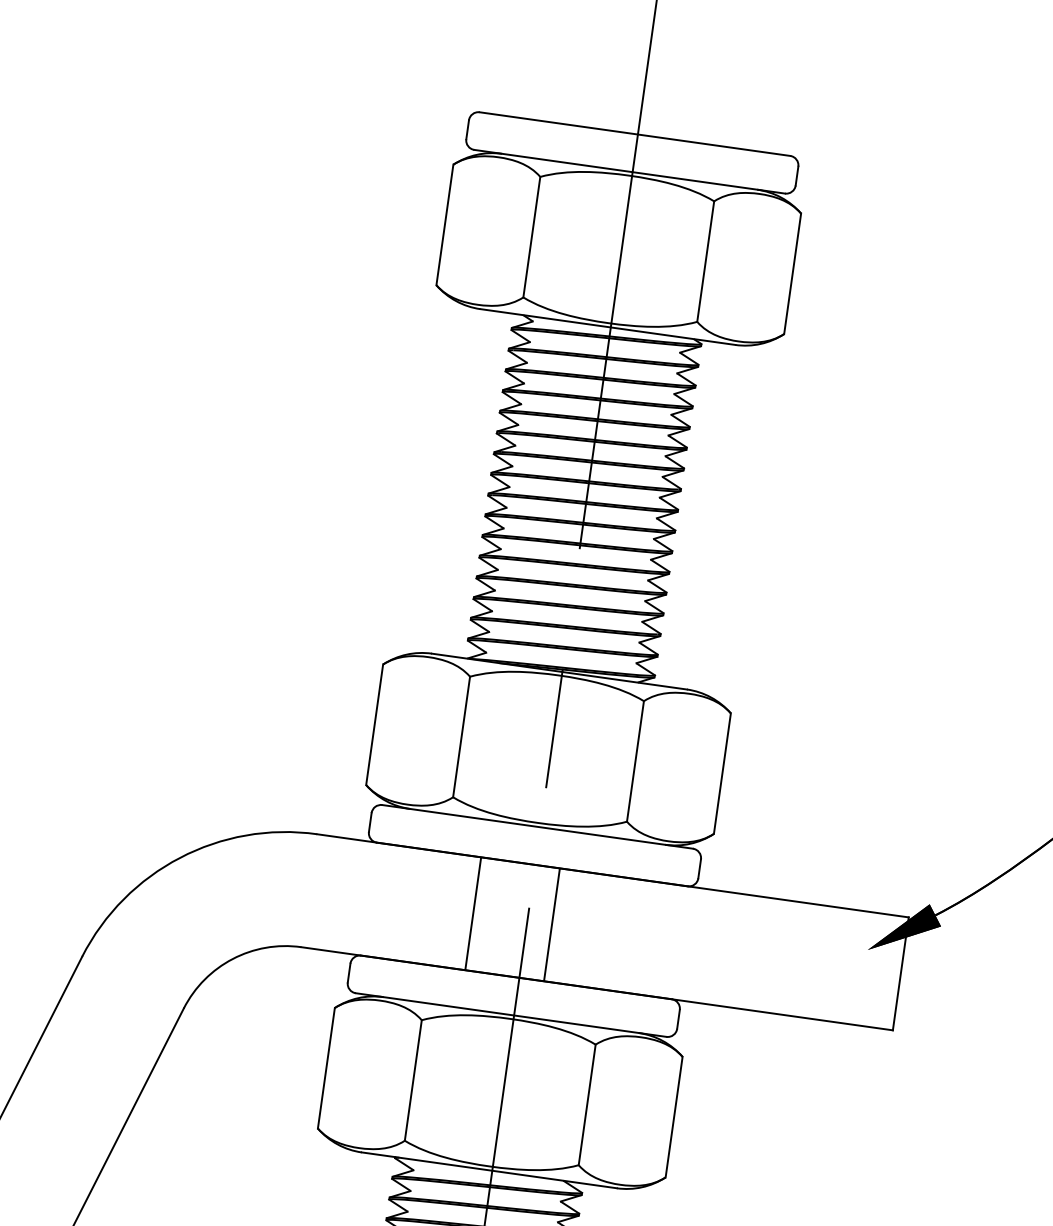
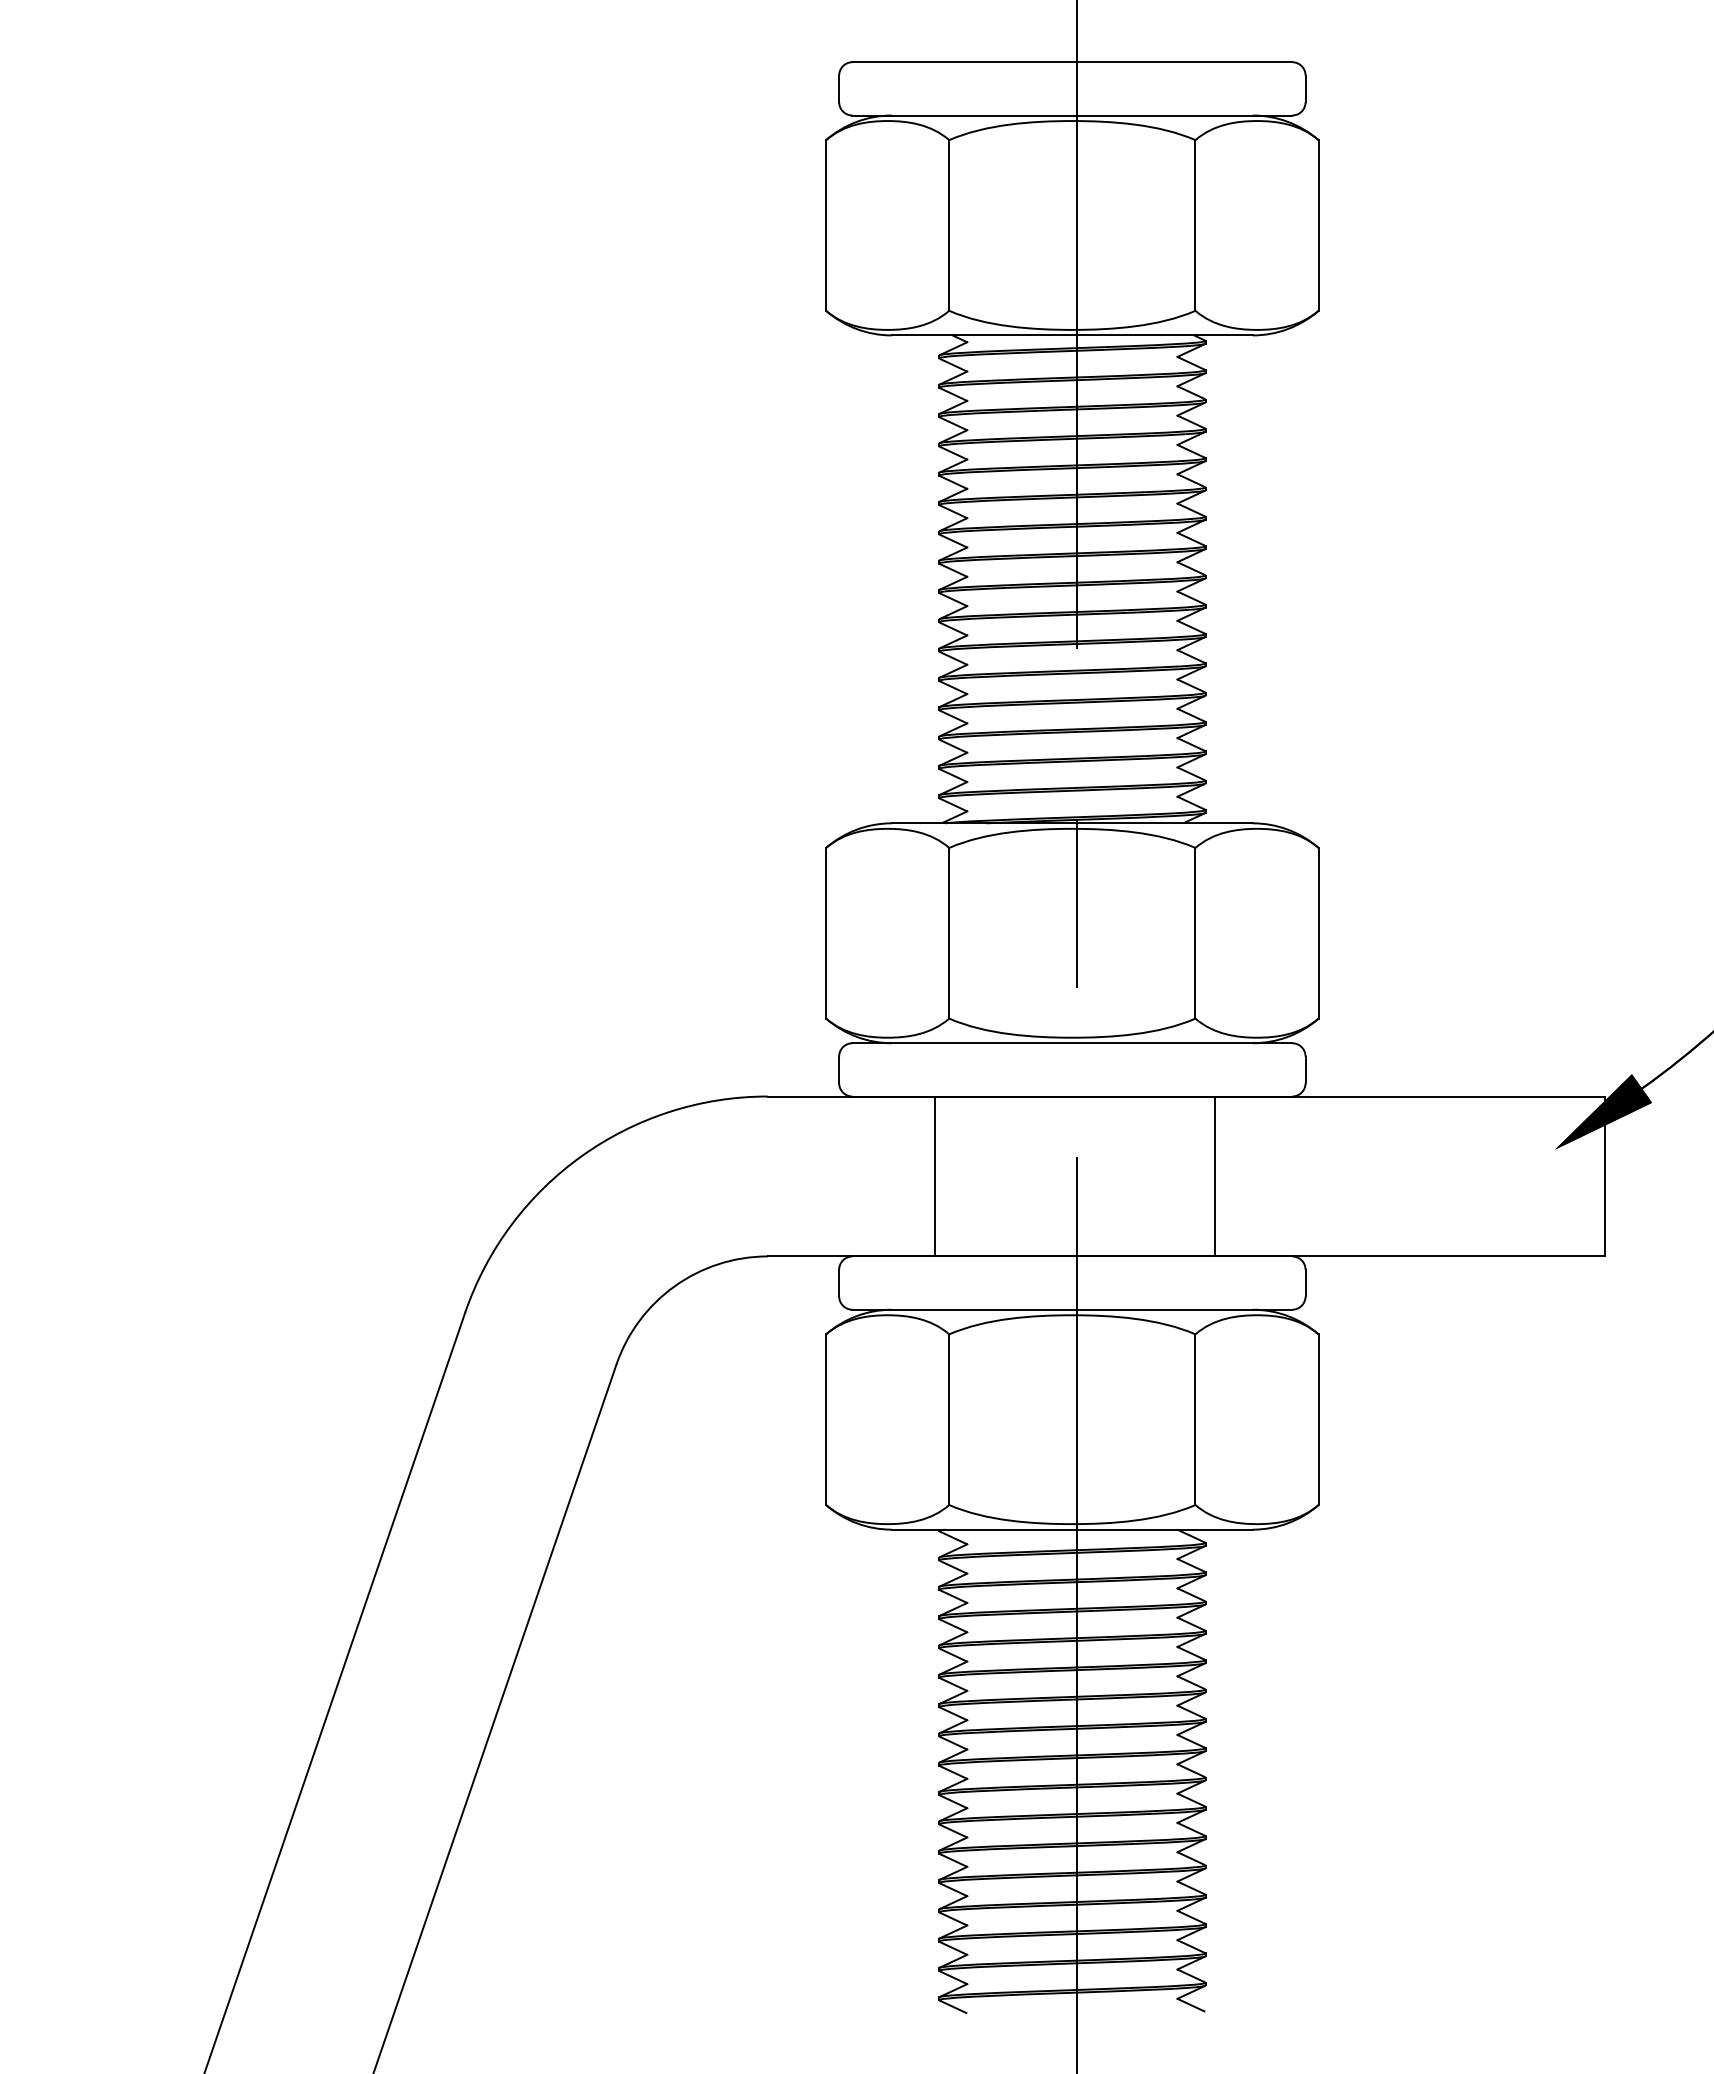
line: (472, 913) -> (934, 1176), moved
line: (552, 924) -> (1215, 1176), moved

